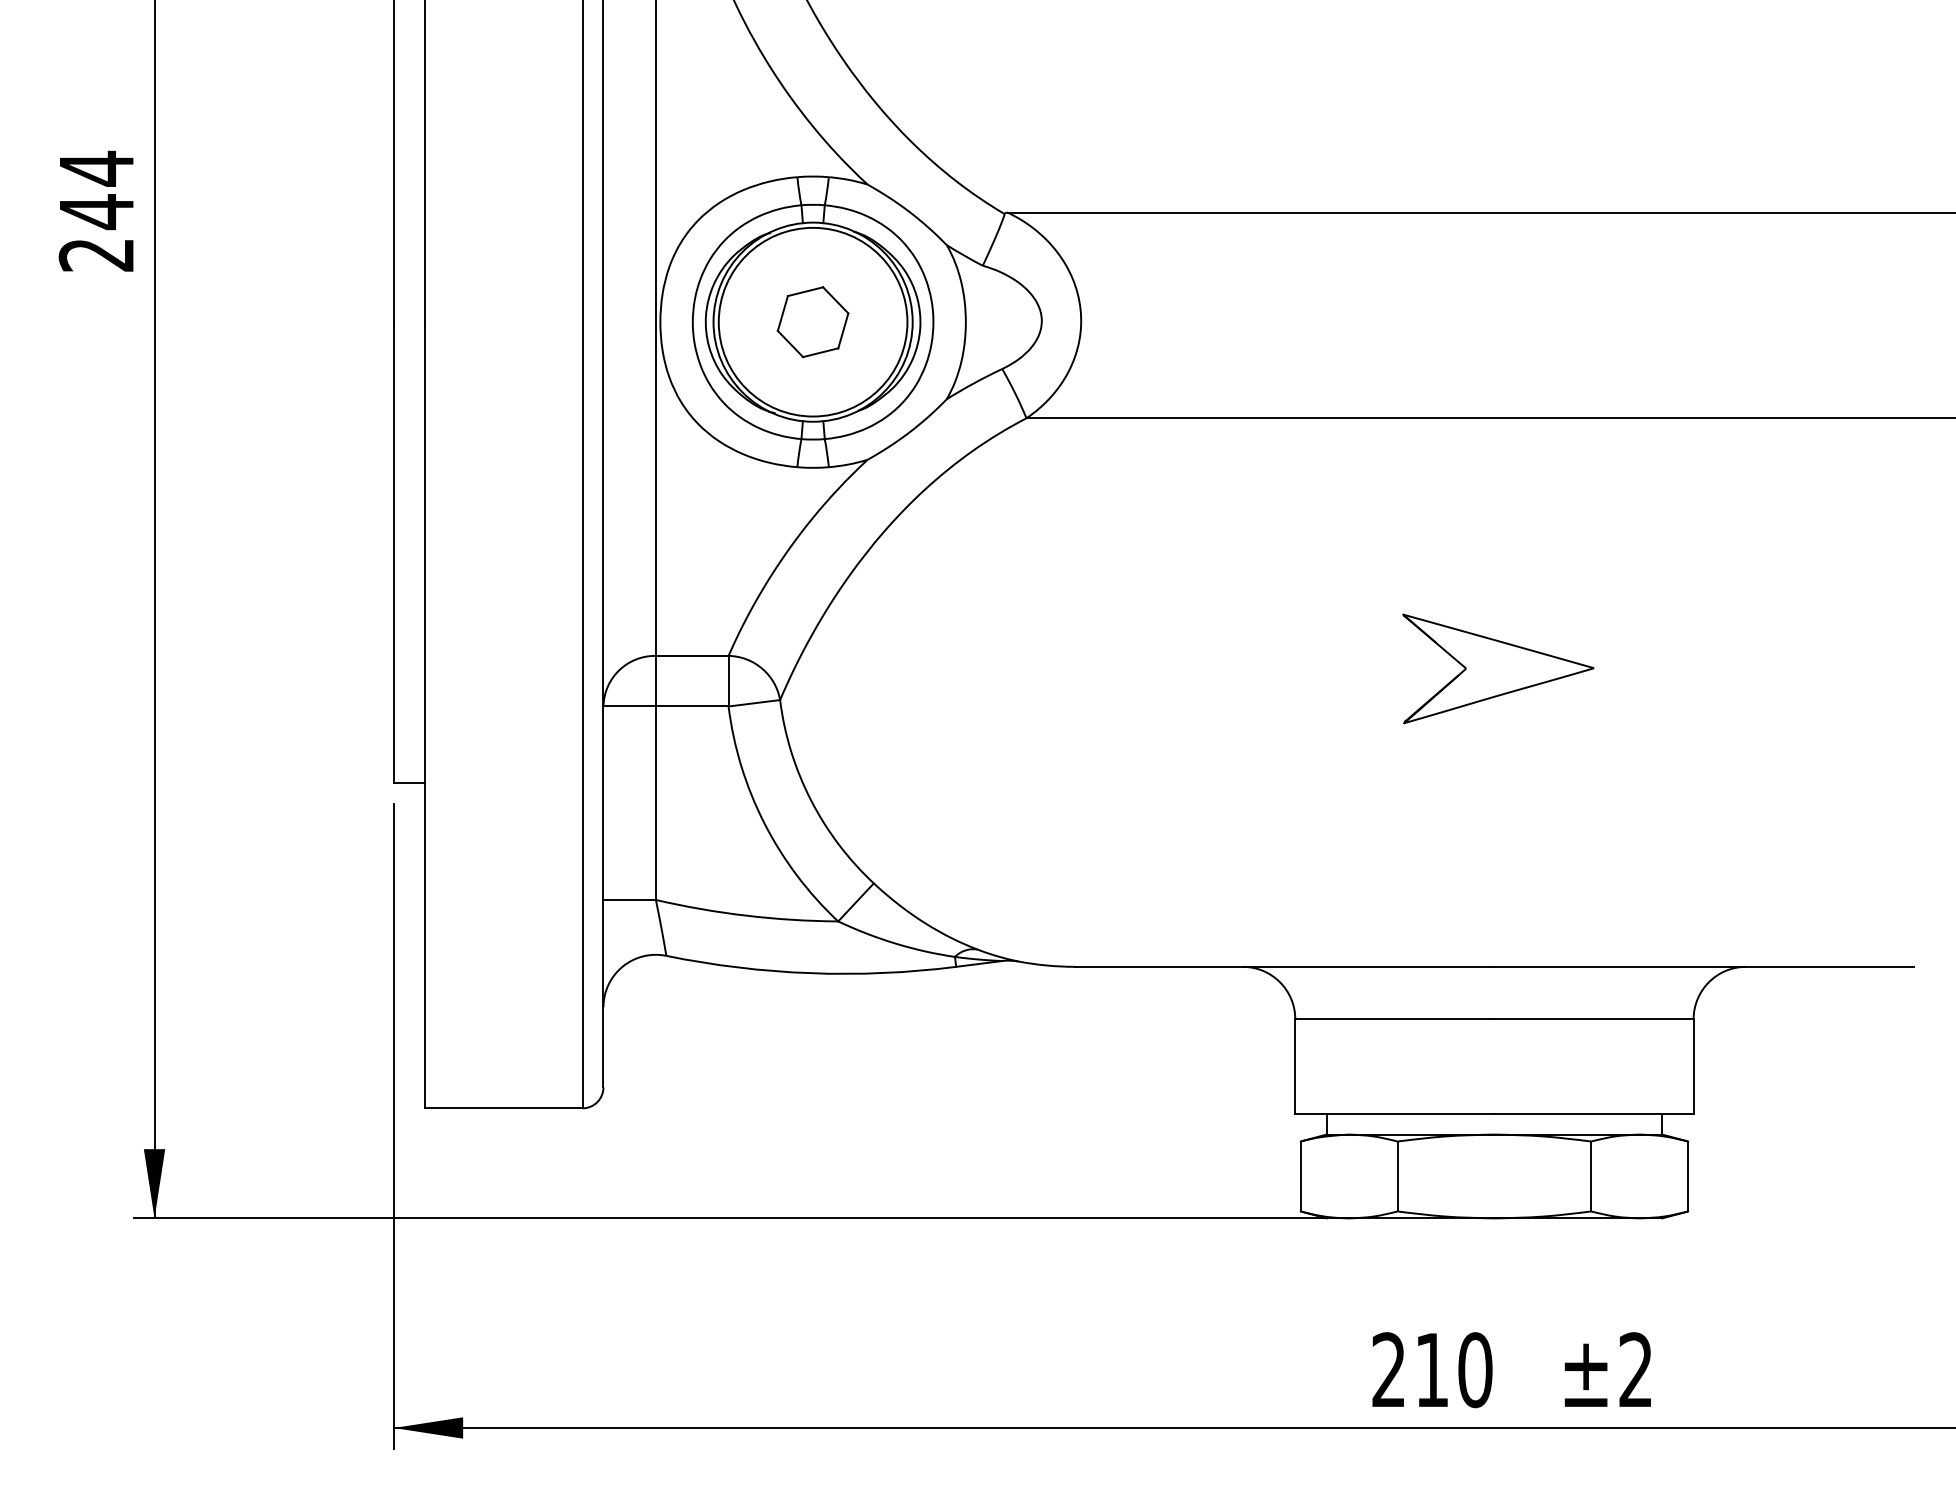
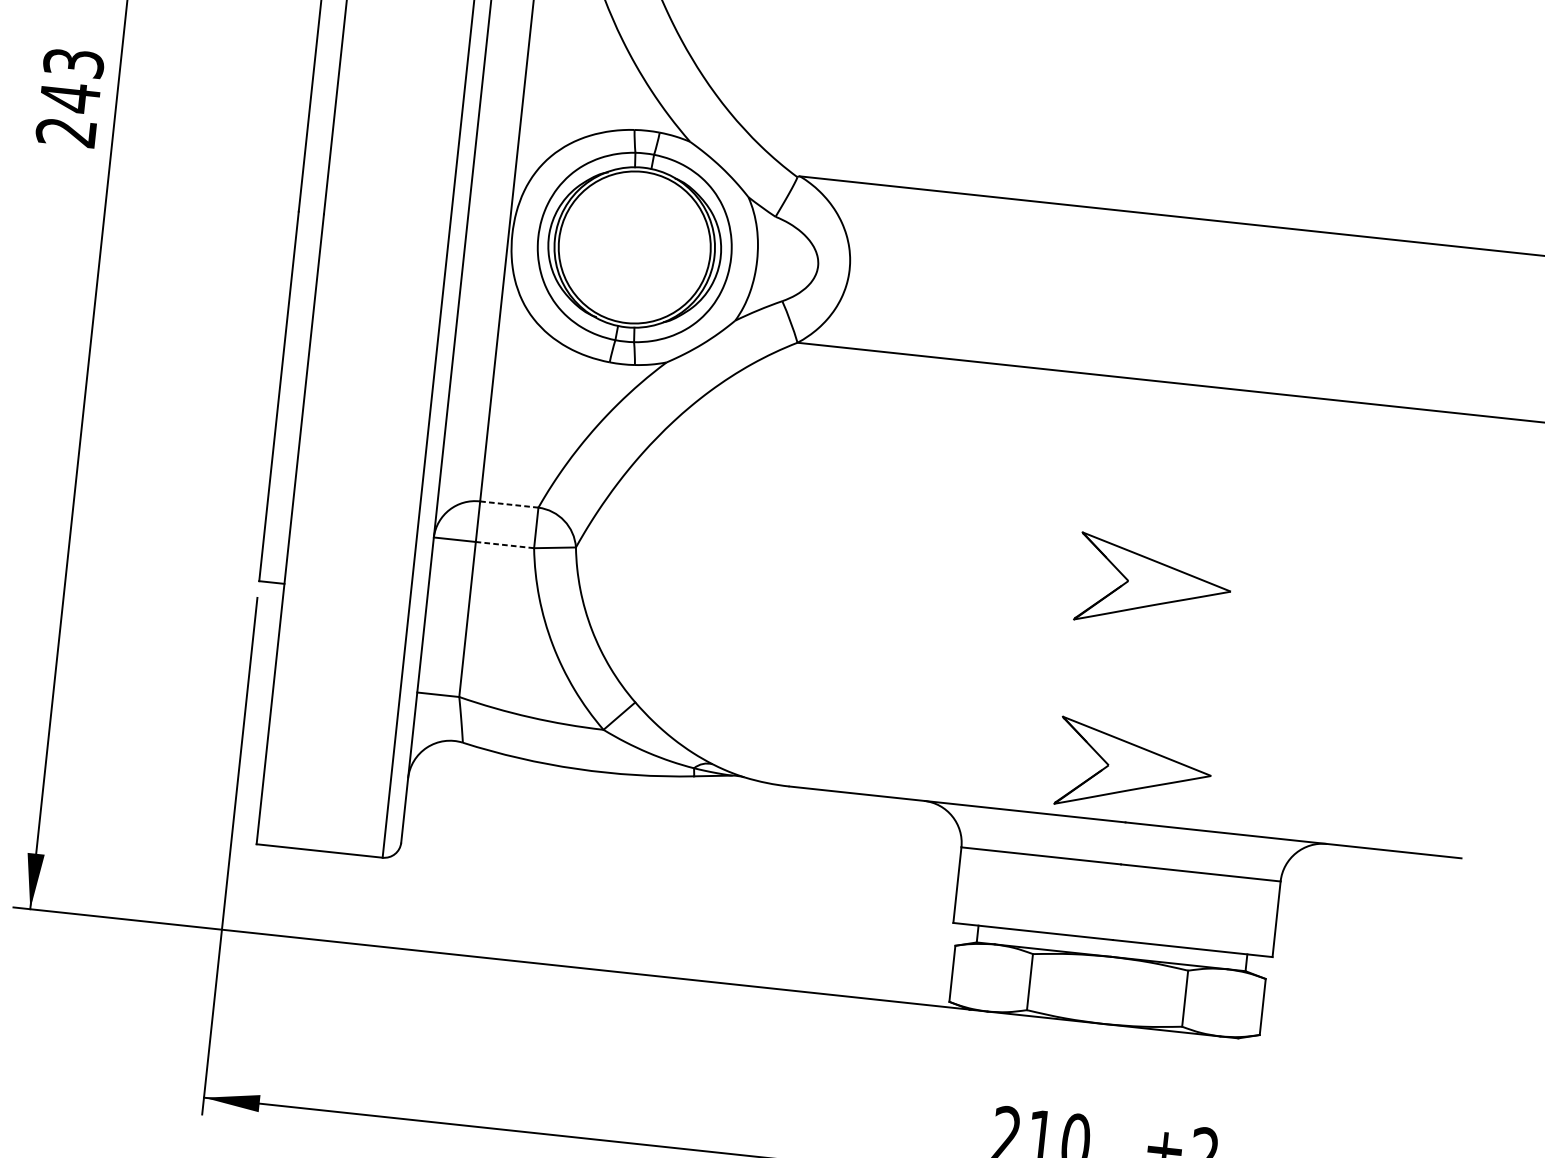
text: (96, 168) -> (73, 62), 244 -> 243
part: (812, 322) -> (634, 247), removed
line: (692, 655) -> (509, 504), solid -> dashed
line: (691, 706) -> (504, 545), solid -> dashed
part: (1498, 898) -> (1134, 768), added

